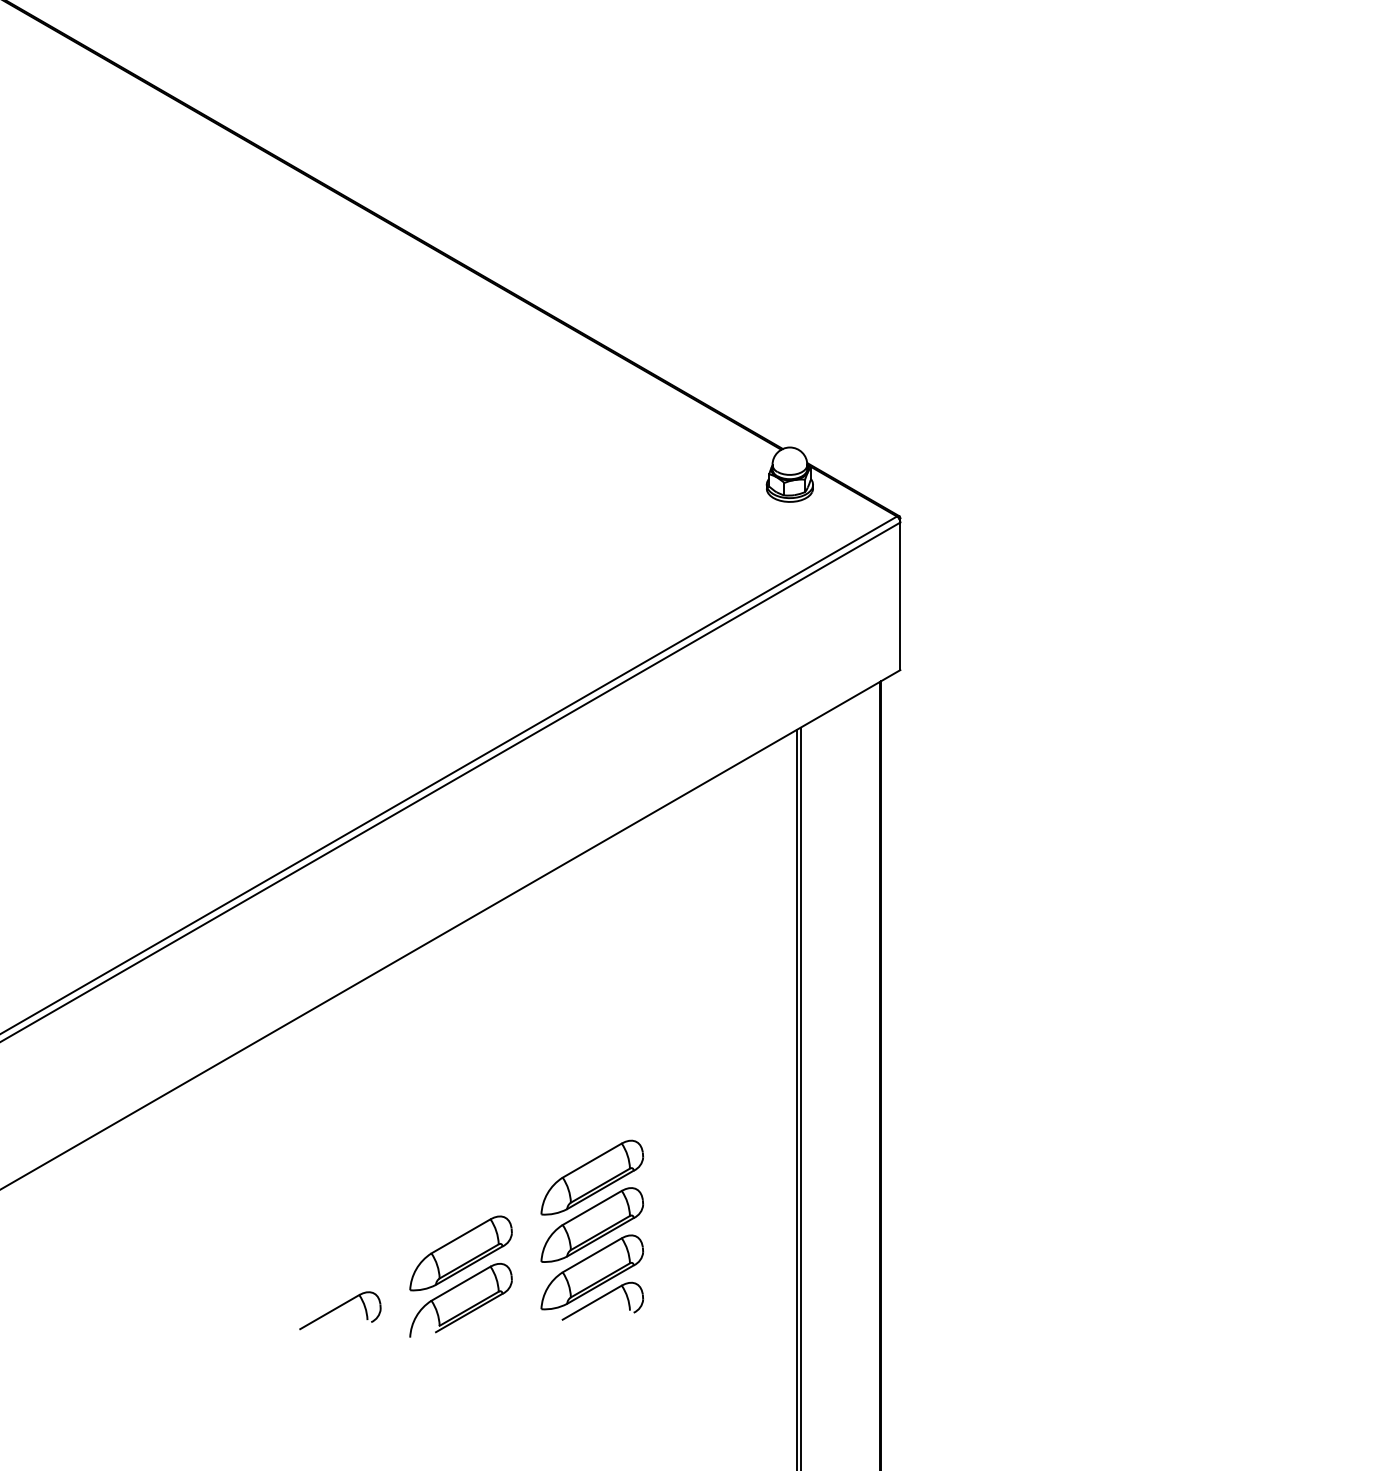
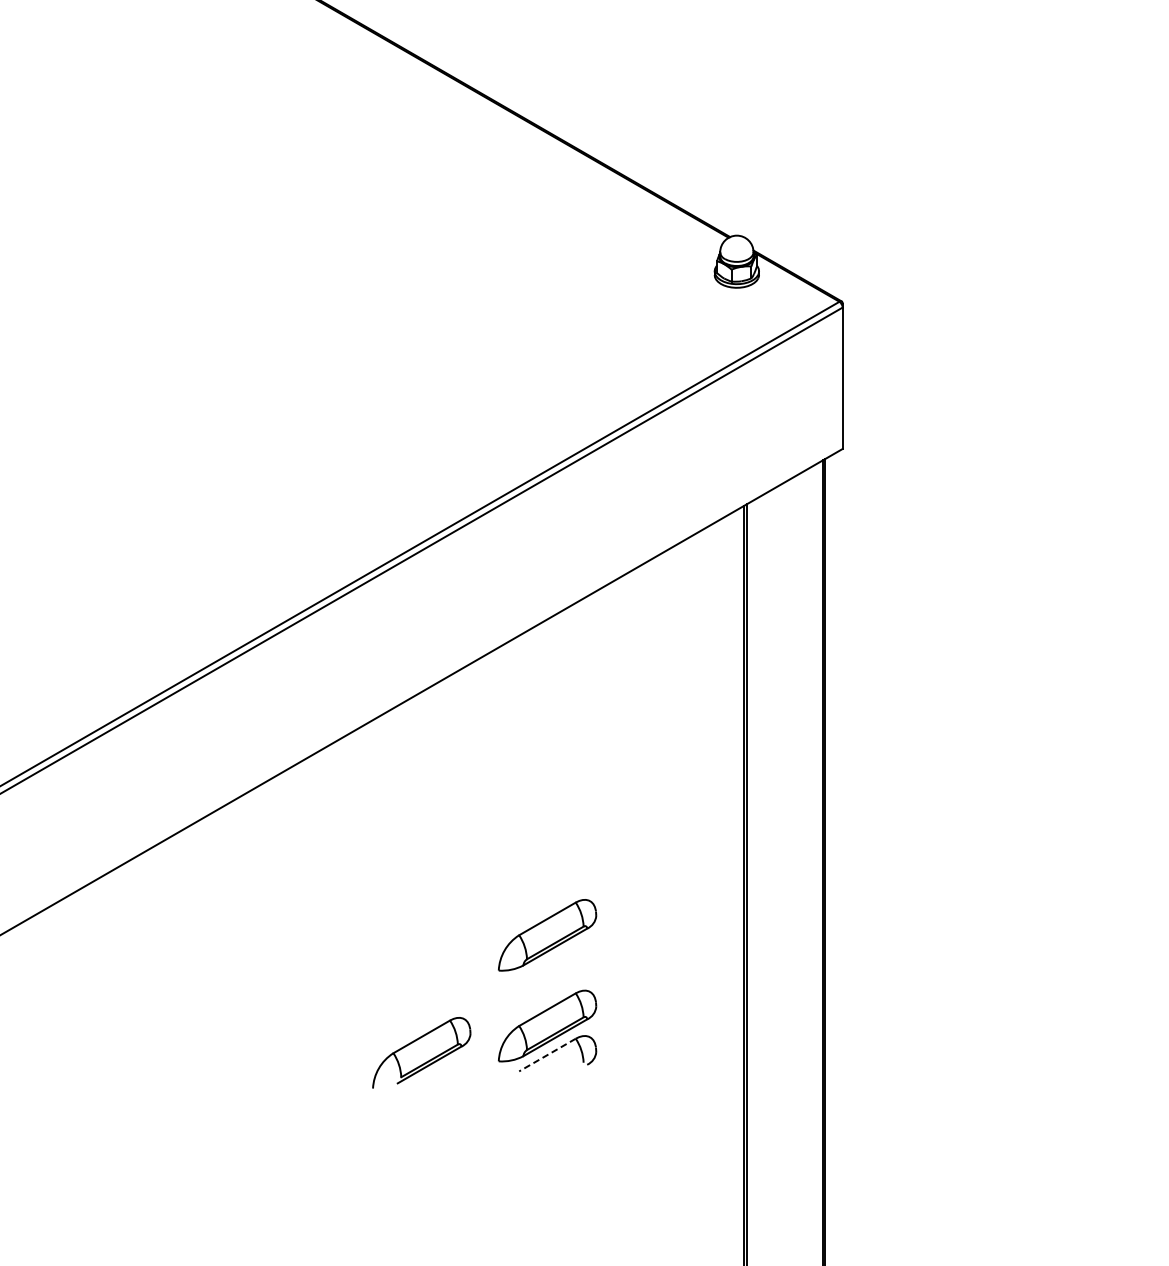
part: (591, 1224) -> (546, 980), removed
part: (460, 1253) -> (421, 1007), removed
line: (591, 1302) -> (546, 1054), solid -> dashed
part: (340, 1310) -> (306, 1062), removed

